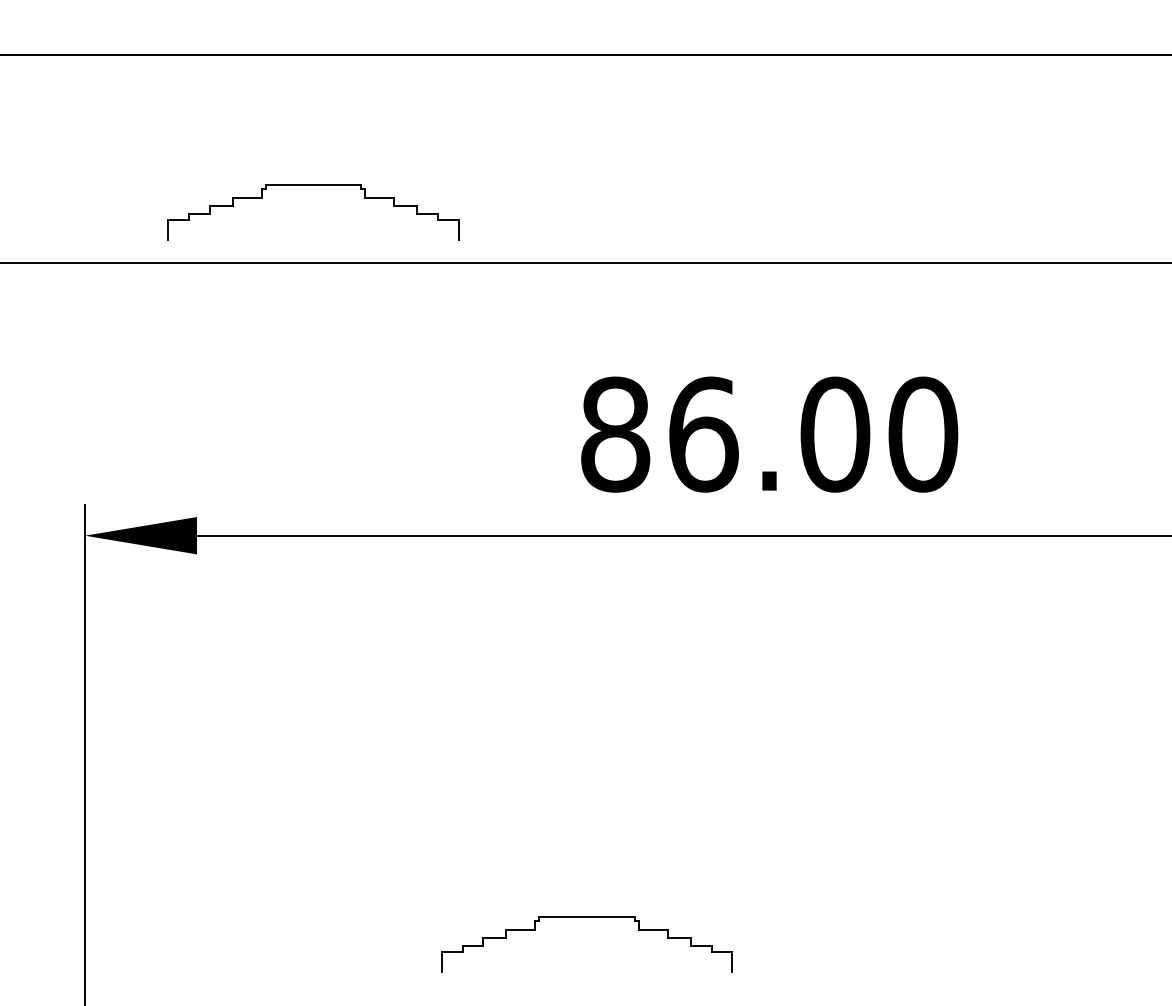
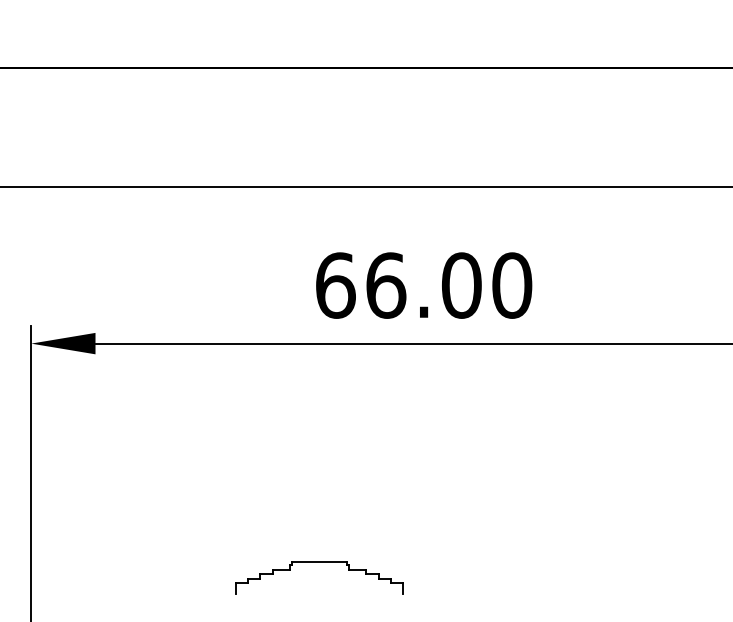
part: (313, 185) -> (162, 142), removed
text: (615, 434) -> (335, 285), 86.00 -> 66.00

